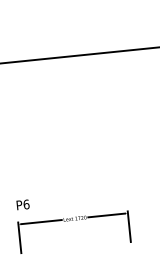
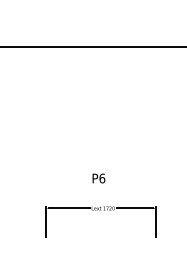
text: (22, 204) -> (98, 178), moved

